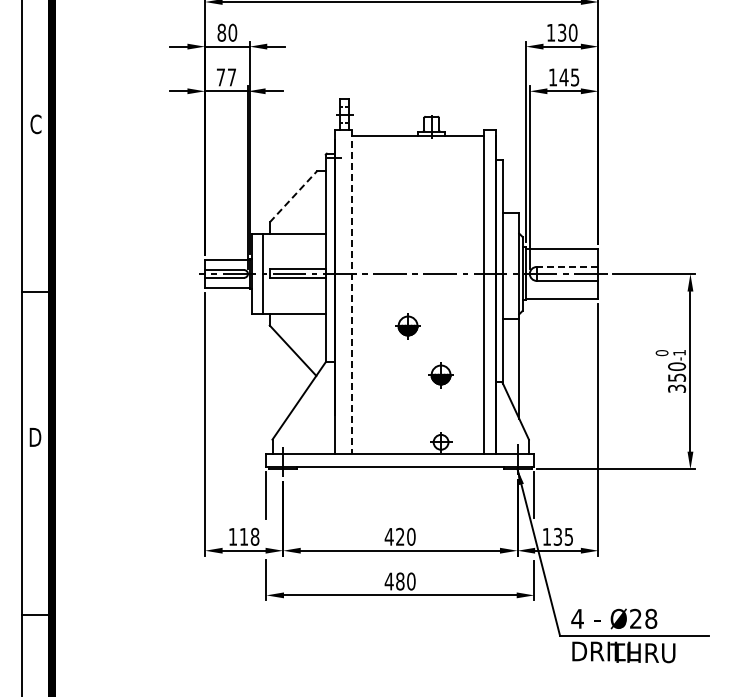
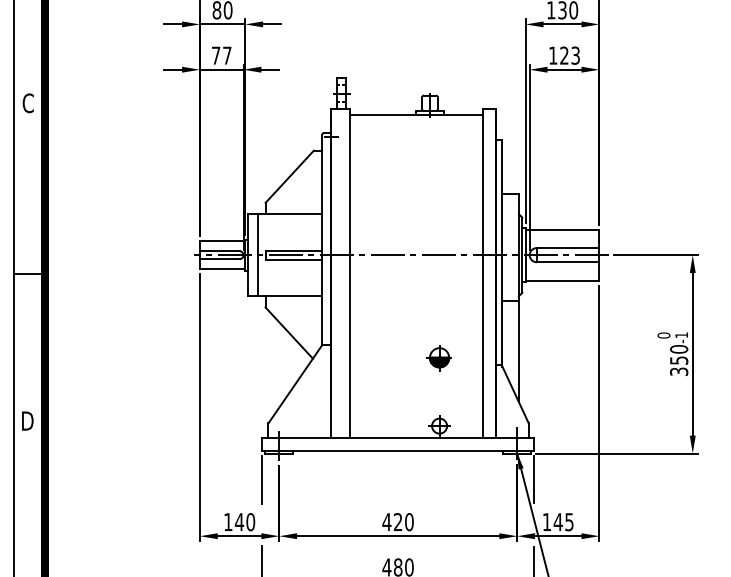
text: (569, 77) -> (569, 55), 145 -> 123
line: (293, 196) -> (289, 176), dashed -> solid
line: (567, 266) -> (567, 247), dashed -> solid
line: (352, 291) -> (349, 273), dashed -> solid
part: (407, 326) -> (405, 308), removed
text: (249, 536) -> (245, 521), 118 -> 140
text: (557, 536) -> (557, 521), 135 -> 145

